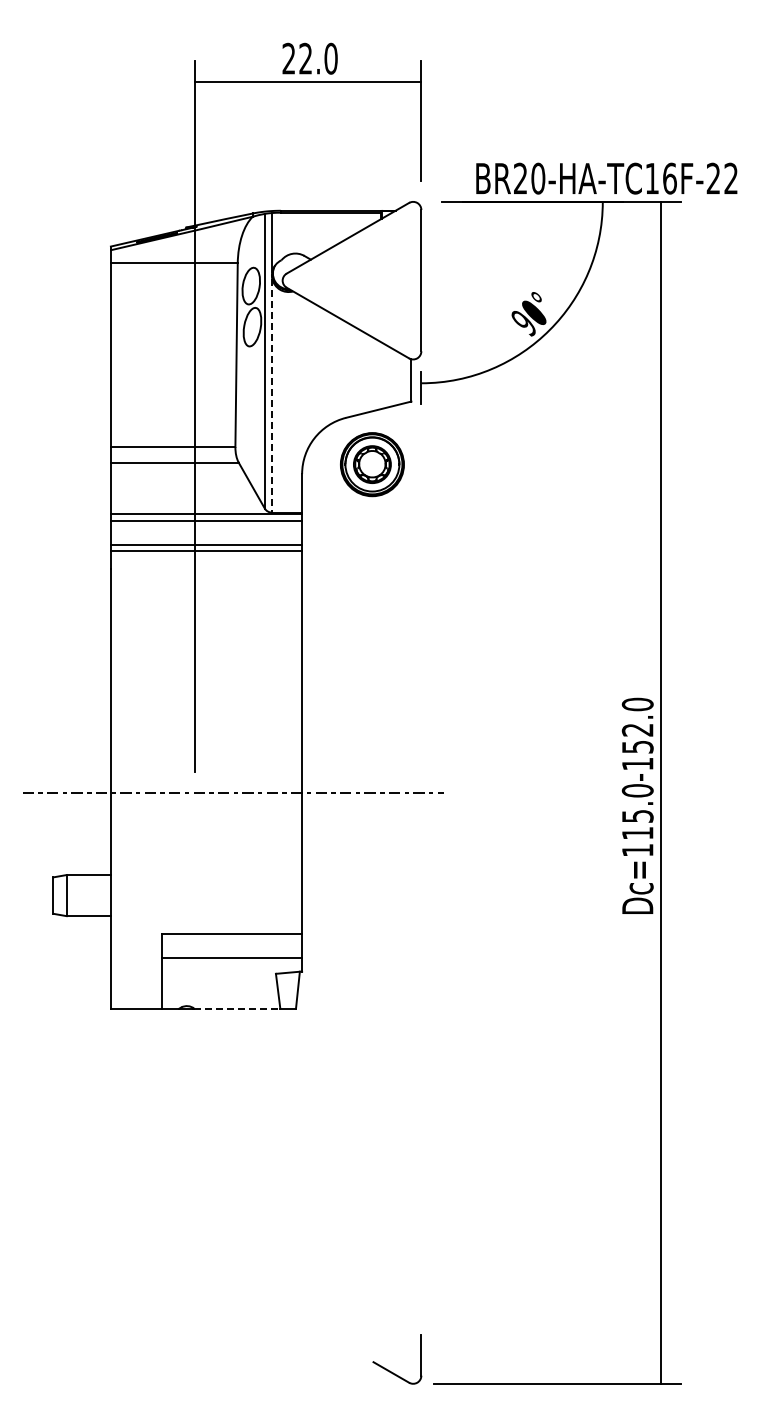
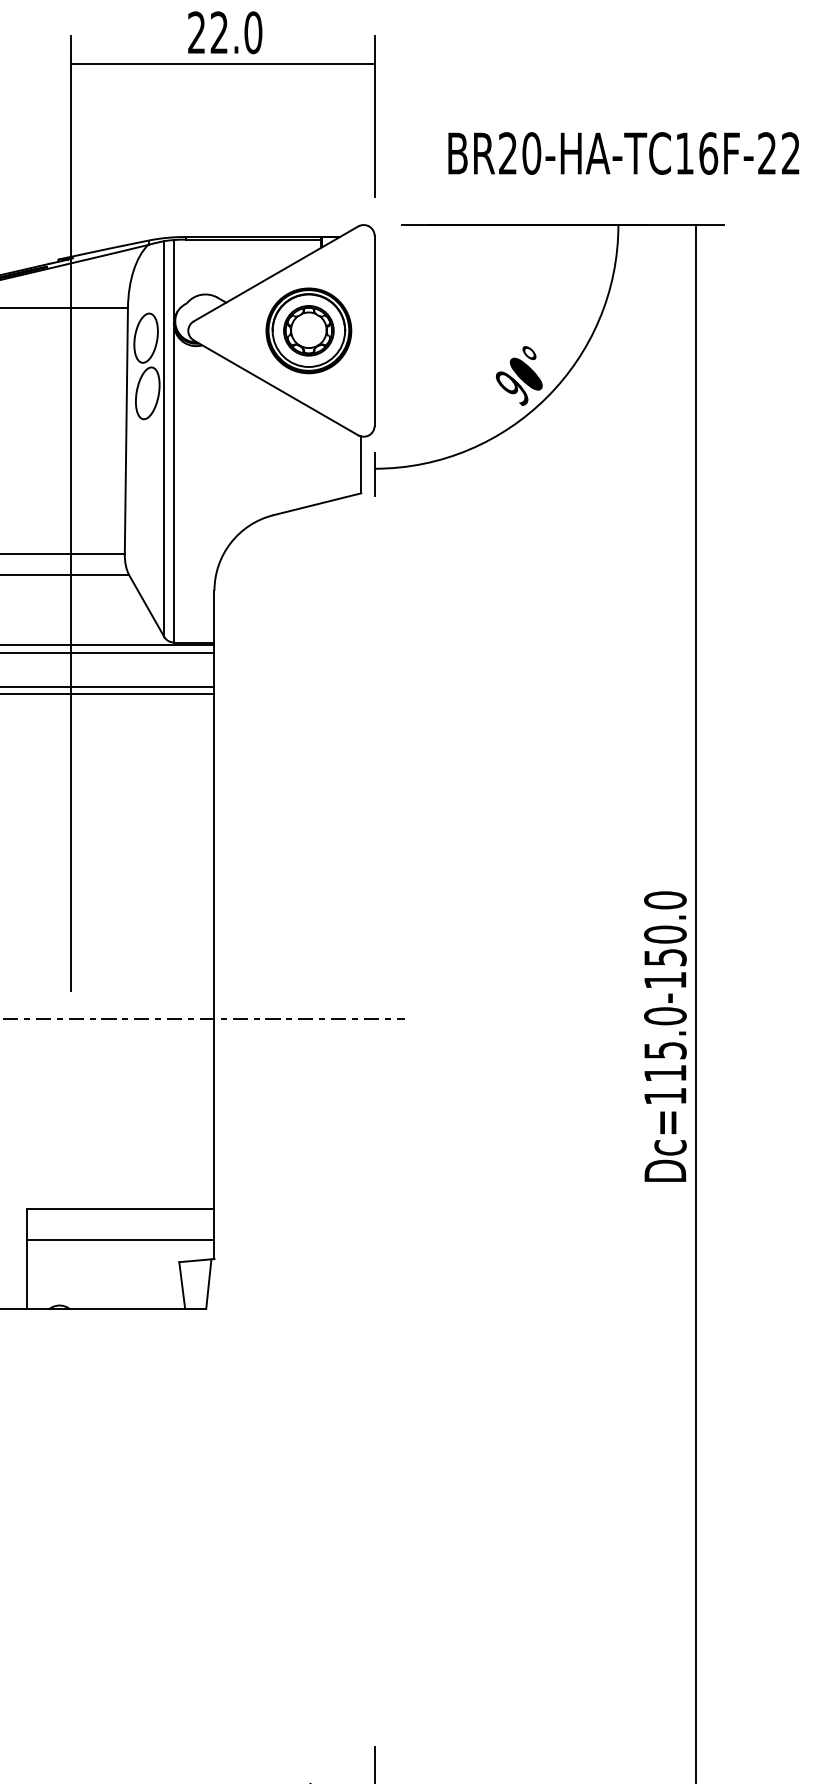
text: (606, 178) -> (623, 153), moved
line: (272, 395) -> (174, 485), dashed -> solid
part: (372, 464) -> (309, 330), moved
text: (637, 729) -> (665, 933), Dc=115.0-152.0 -> Dc=115.0-150.0
line: (237, 1008) -> (127, 1308), dashed -> solid

